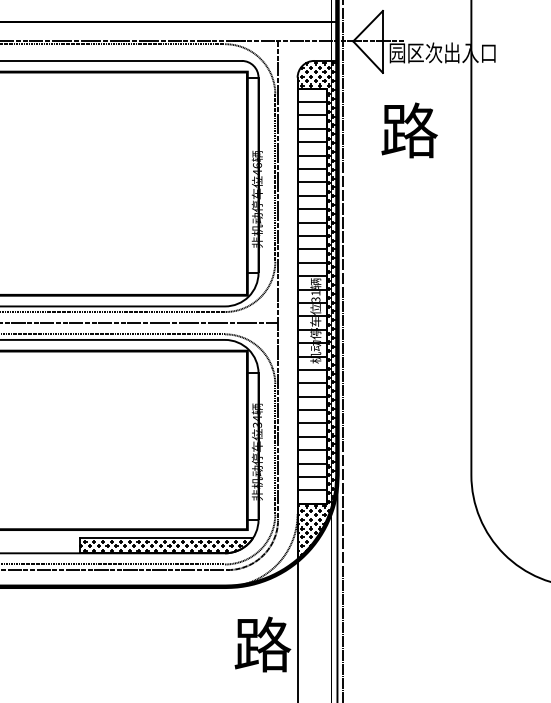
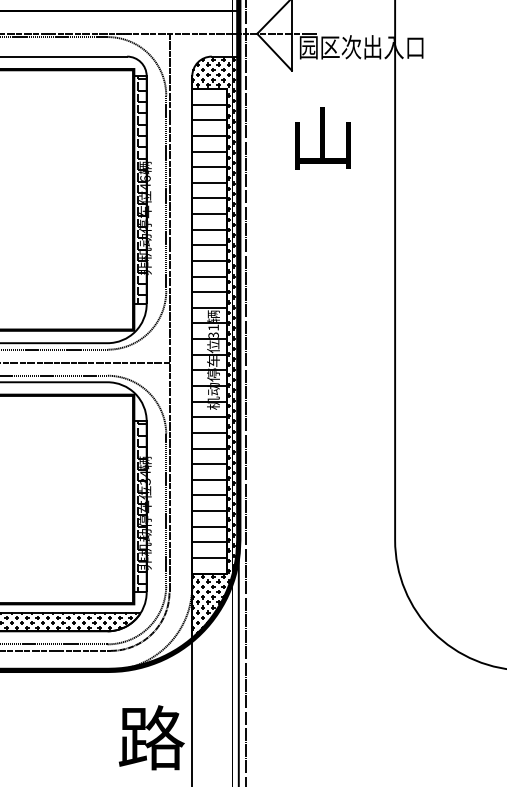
text: (409, 130) -> (322, 137), 路 -> 山
hatch: (252, 174) -> (139, 189), added
hatch: (252, 446) -> (139, 506), added

